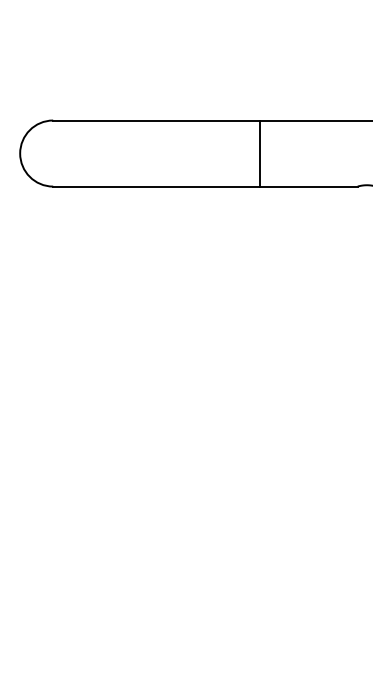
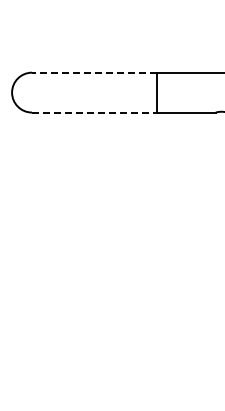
line: (155, 120) -> (93, 72), solid -> dashed
line: (156, 186) -> (94, 112), solid -> dashed

